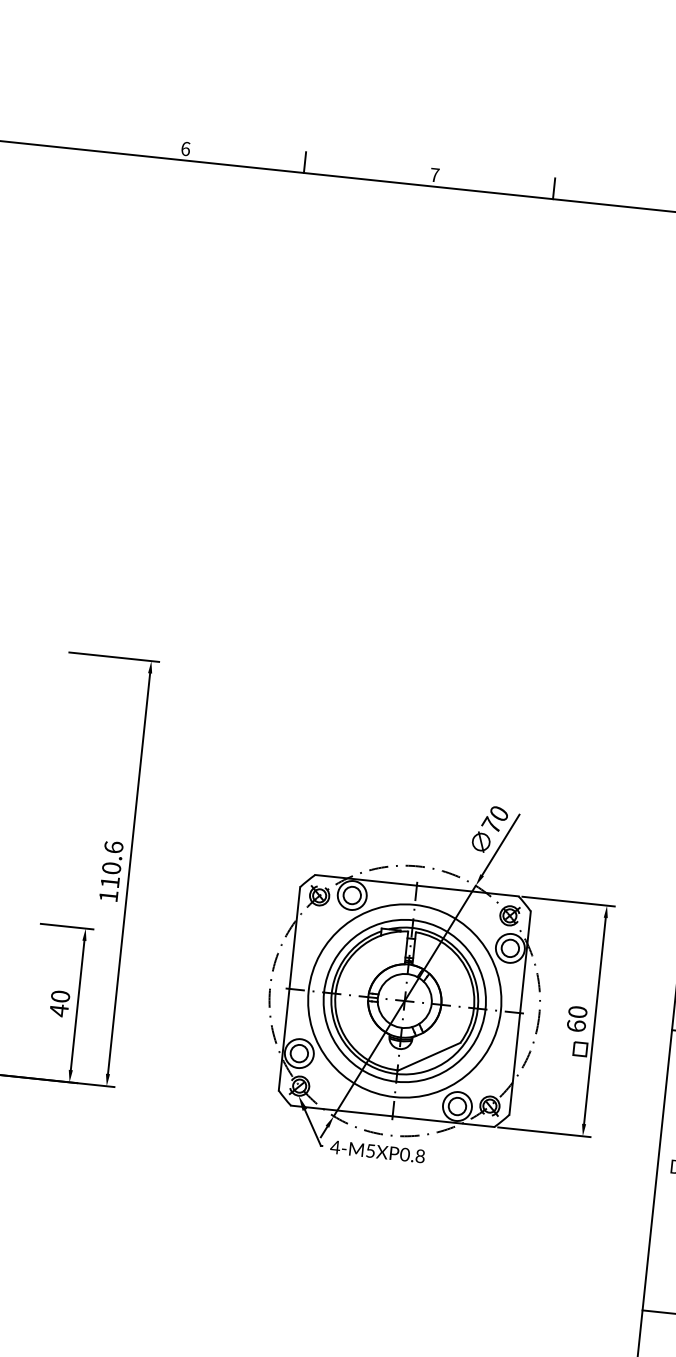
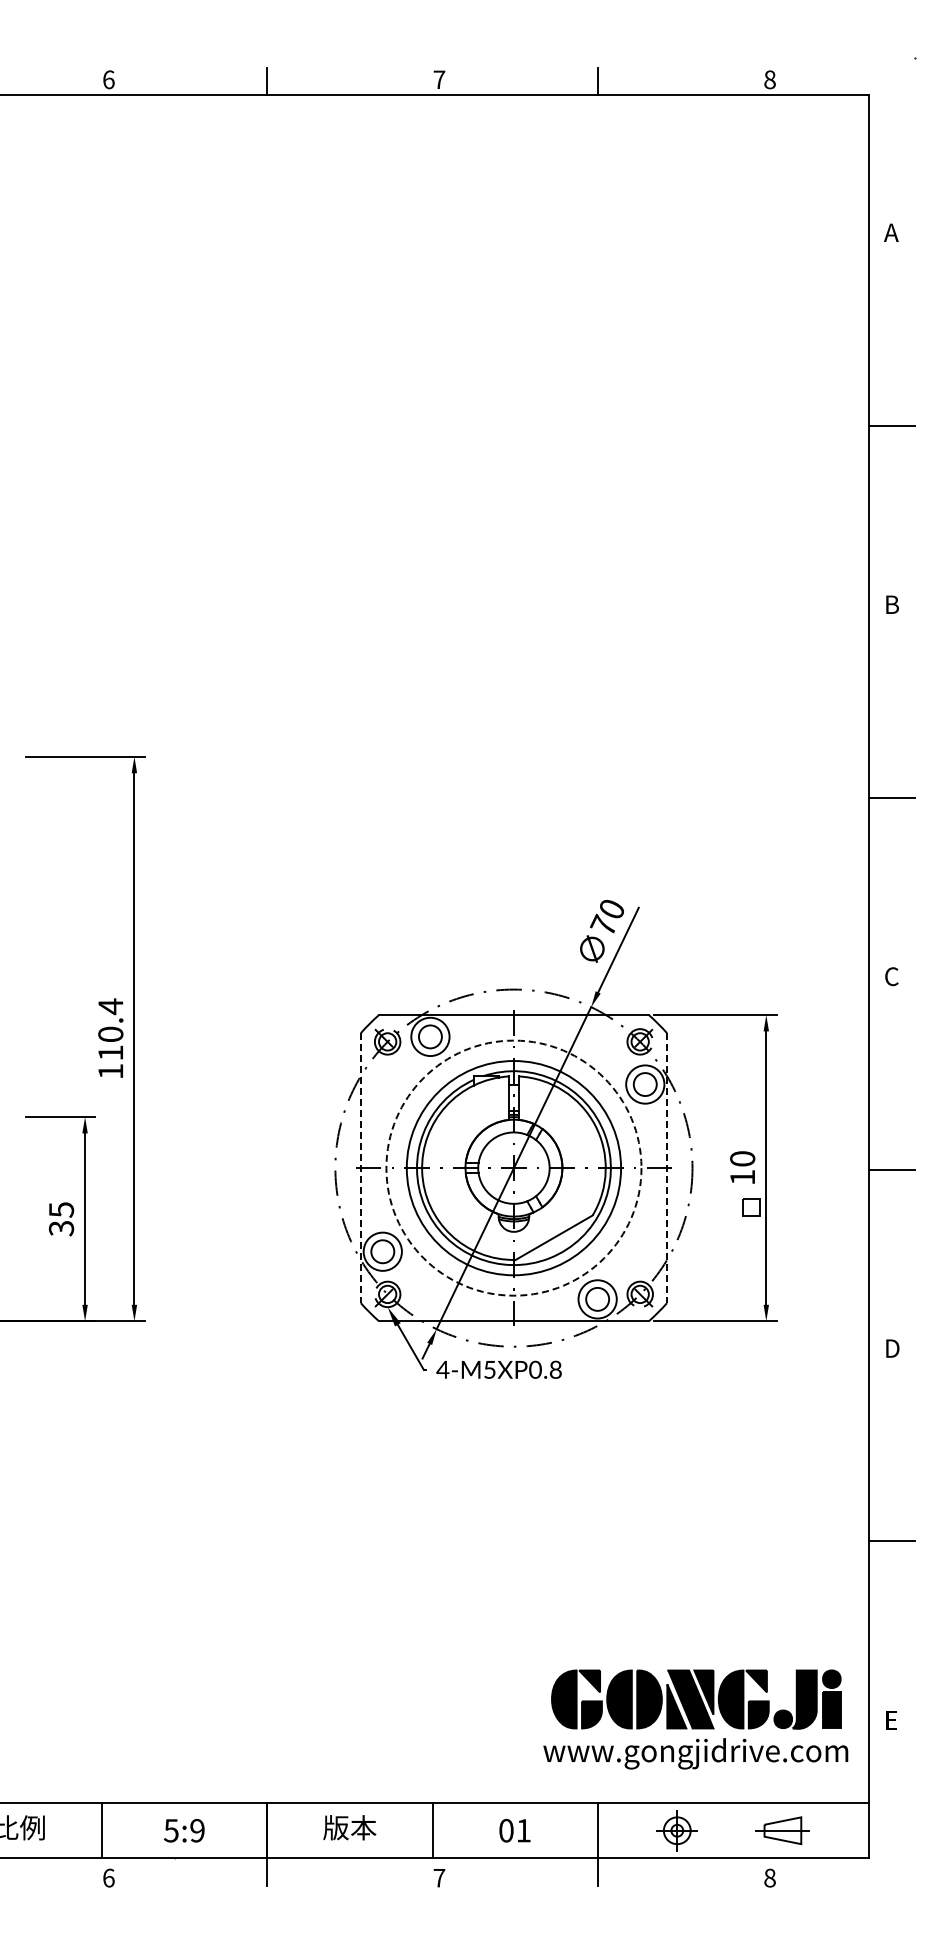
text: (113, 847) -> (110, 1006), 110.6 -> 110.4
line: (289, 989) -> (360, 1168), solid -> dashed
circle: (404, 1000) -> (513, 1167), solid -> dashed
text: (59, 1003) -> (61, 1219), 40 -> 35
line: (520, 1013) -> (667, 1168), solid -> dashed
text: (576, 1025) -> (742, 1176), 60 -> 10

